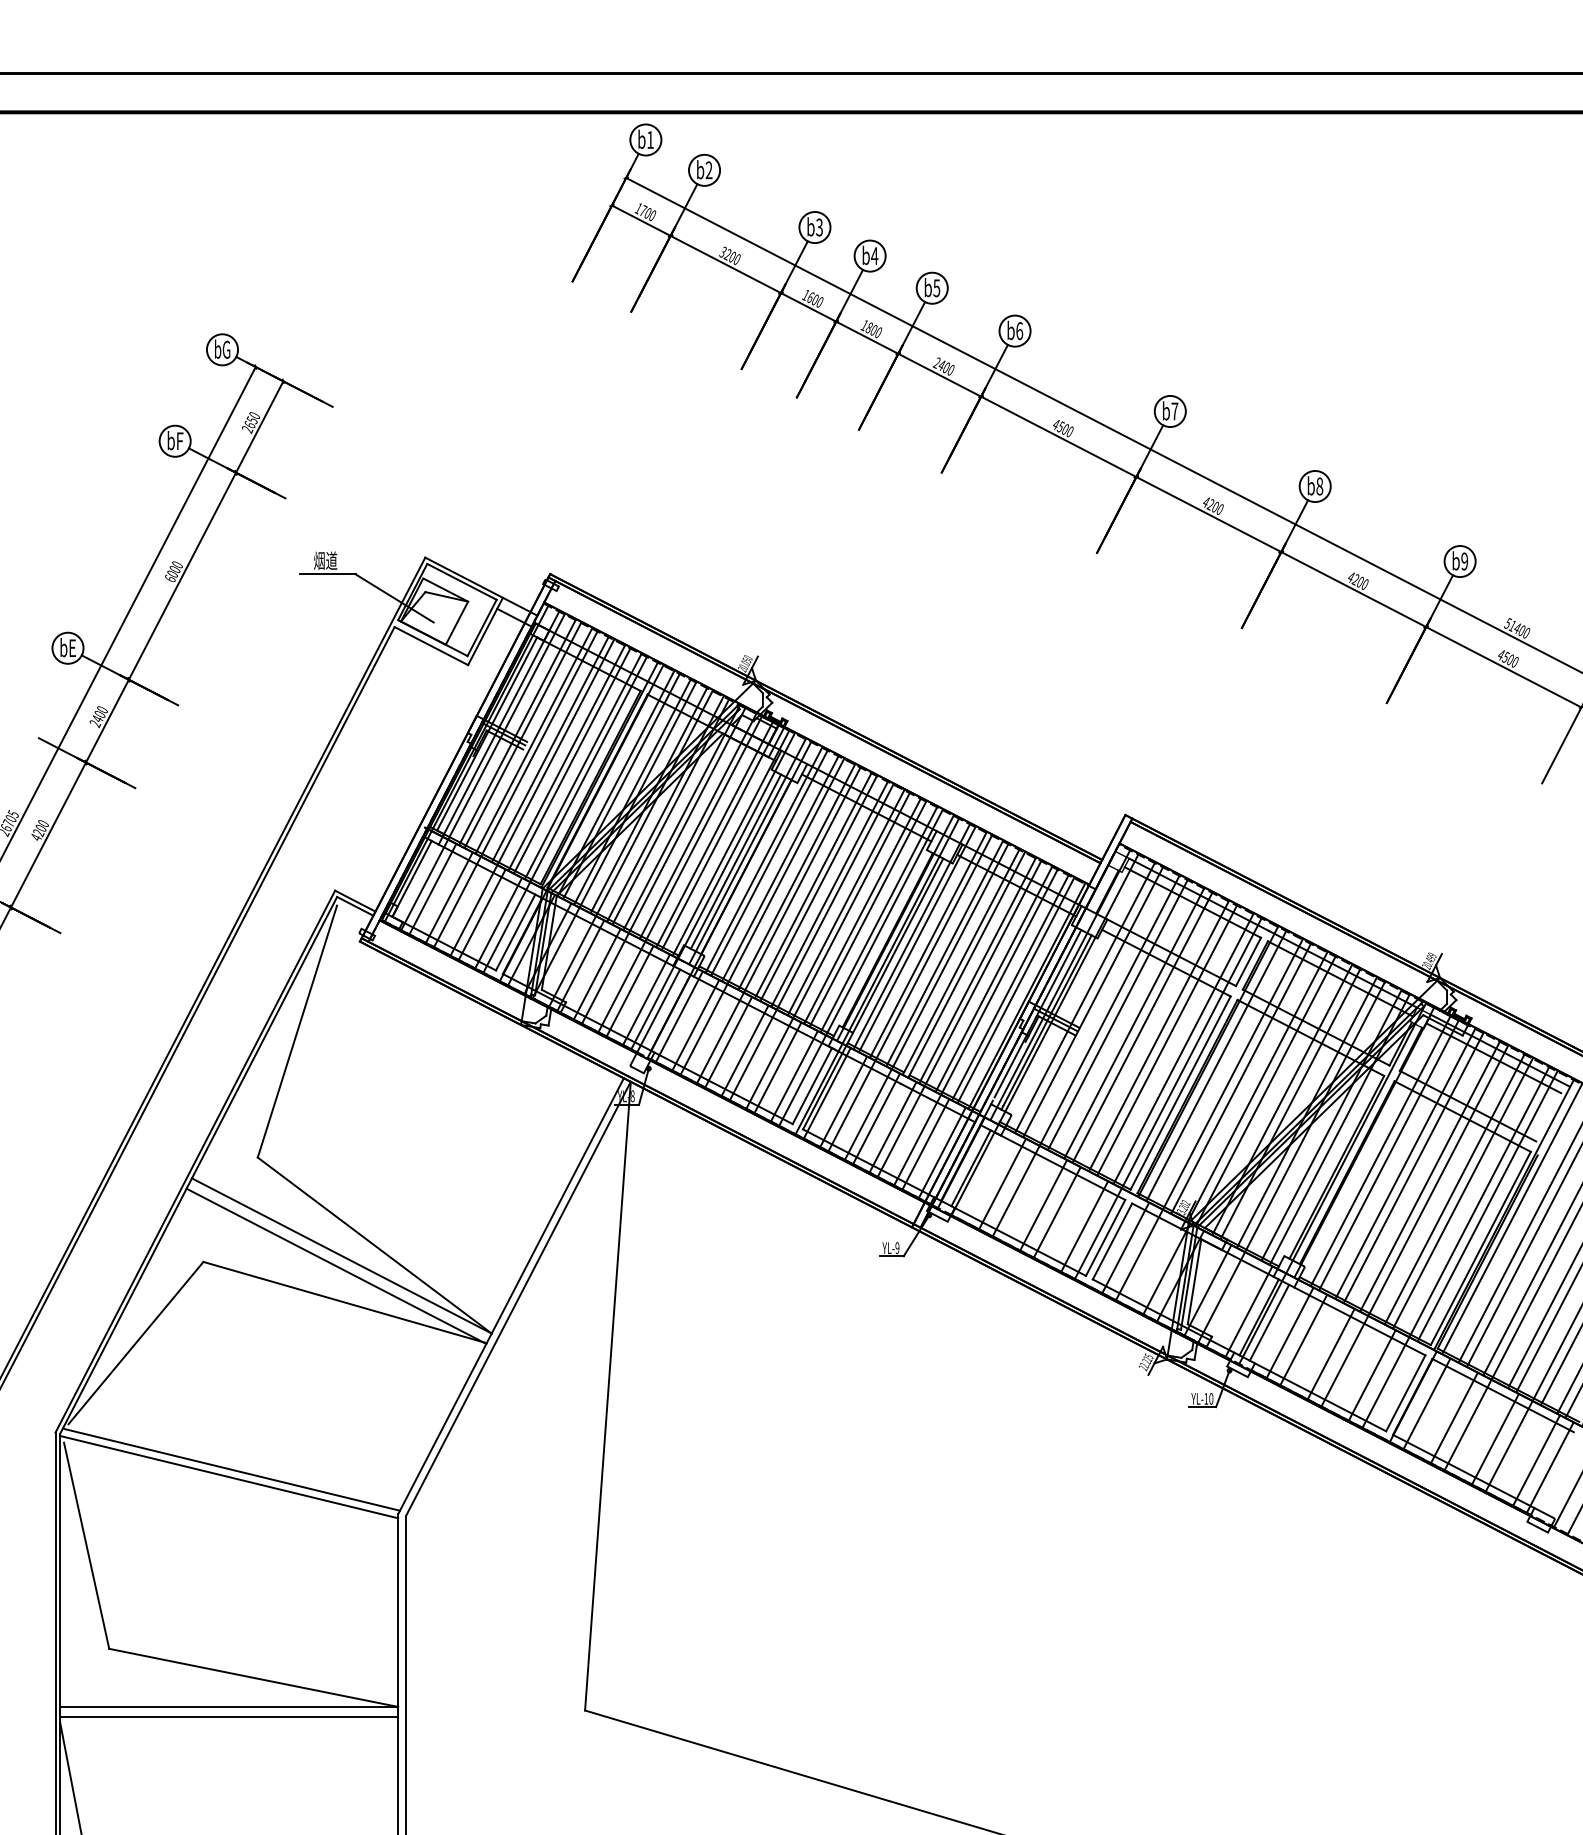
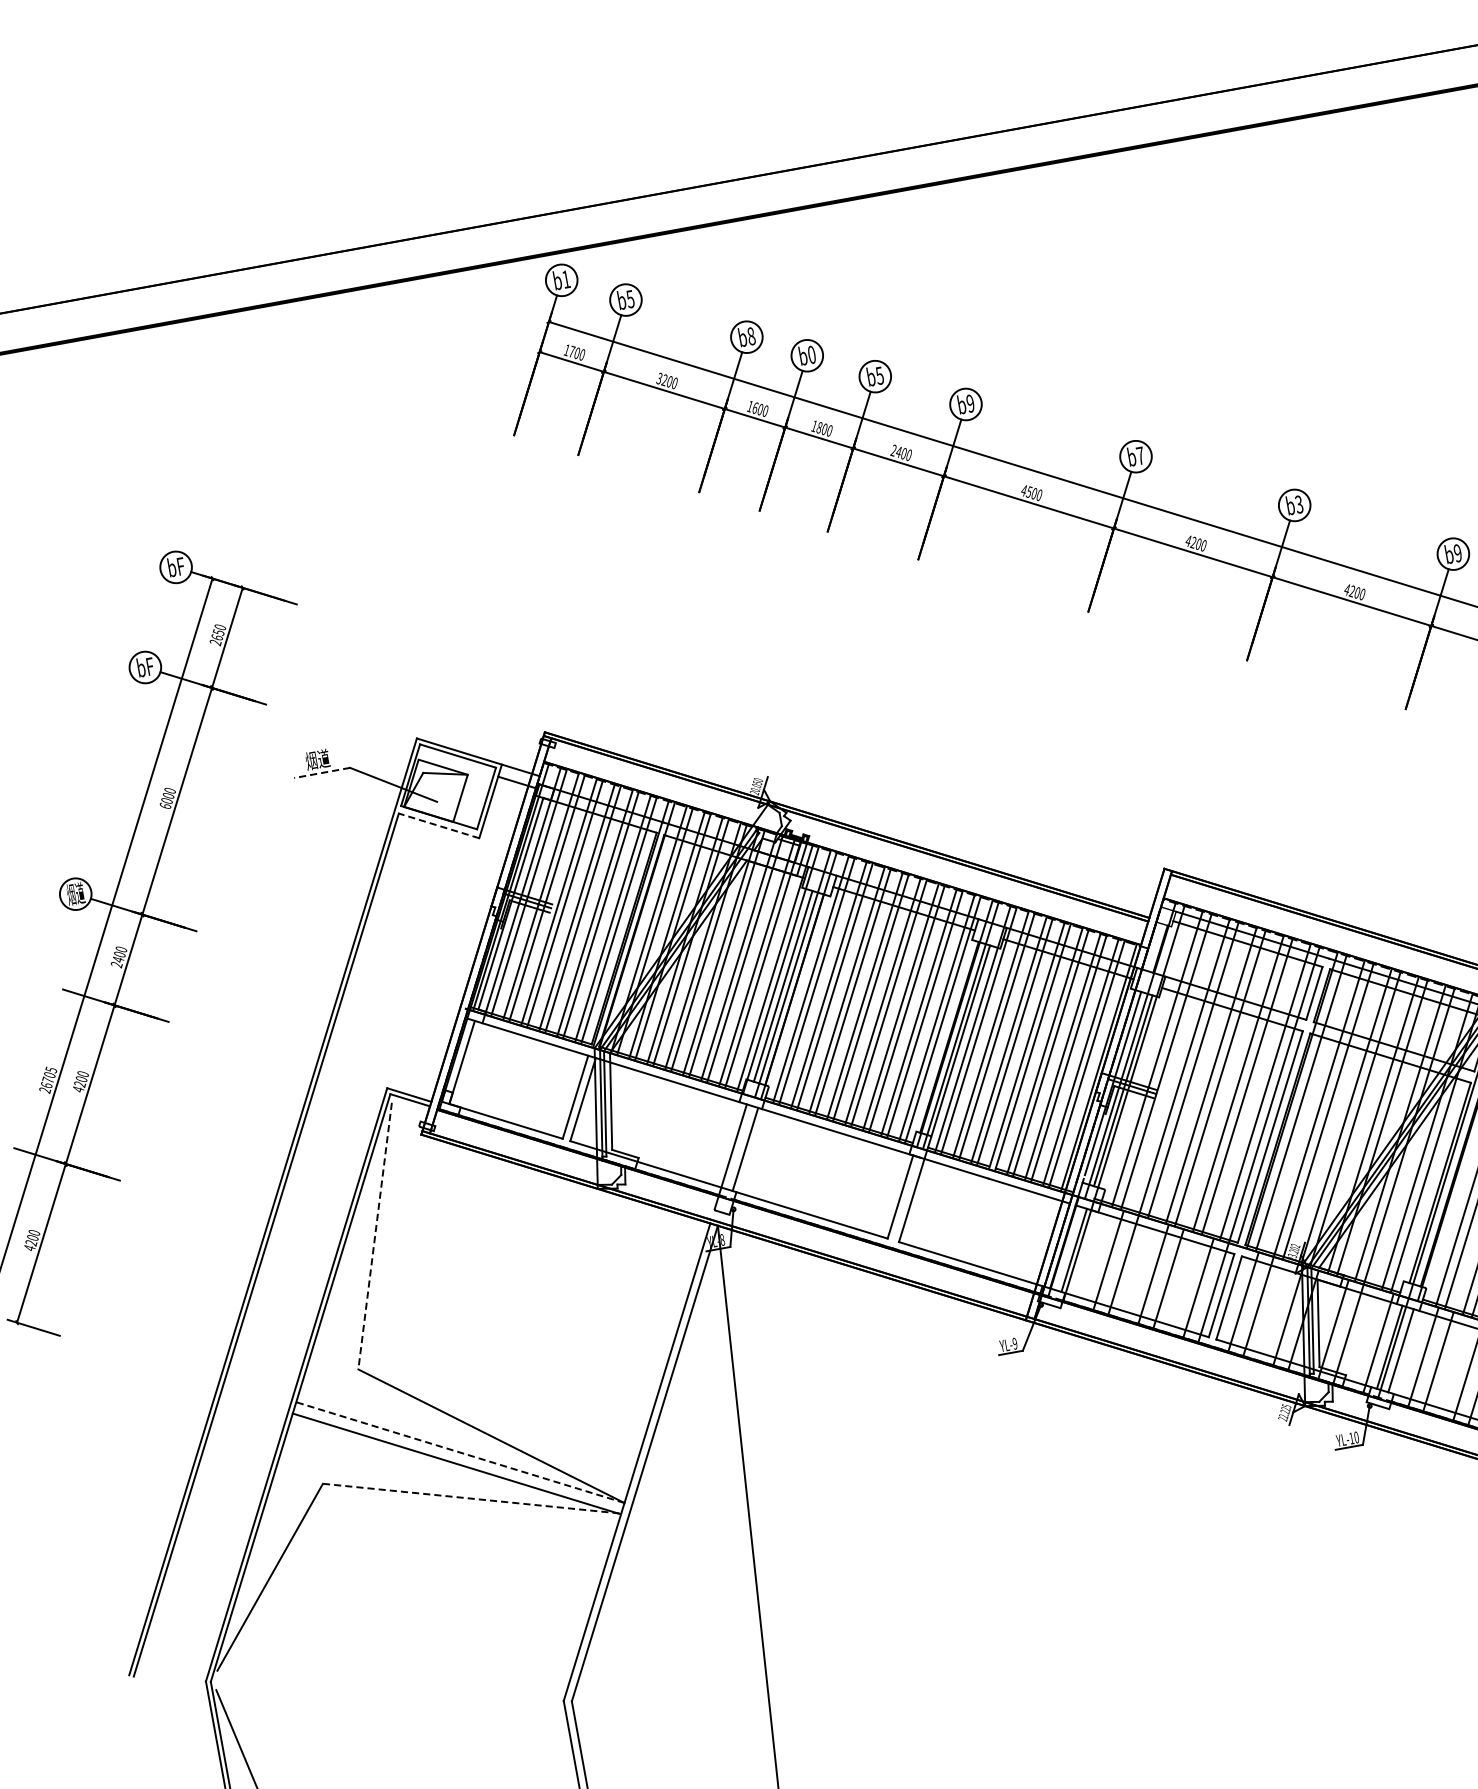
text: (708, 170) -> (629, 299), b2 -> b5
text: (819, 227) -> (751, 336), b3 -> b8
text: (874, 256) -> (811, 355), b4 -> b0
text: (1019, 331) -> (970, 404), b6 -> b9
text: (222, 348) -> (175, 566), bG -> bF
text: (1319, 486) -> (1298, 504), b8 -> b3
line: (327, 574) -> (322, 773), solid -> dashed
line: (430, 645) -> (438, 825), solid -> dashed
text: (67, 647) -> (75, 893), bE -> 烟道
hatch: (674, 1015) -> (749, 1151), removed
line: (297, 1032) -> (375, 1237), solid -> dashed
line: (341, 1255) -> (459, 1452), solid -> dashed
line: (345, 1302) -> (472, 1498), solid -> dashed
line: (231, 1469) -> (388, 1686), removed
line: (229, 1476) -> (388, 1693), removed

